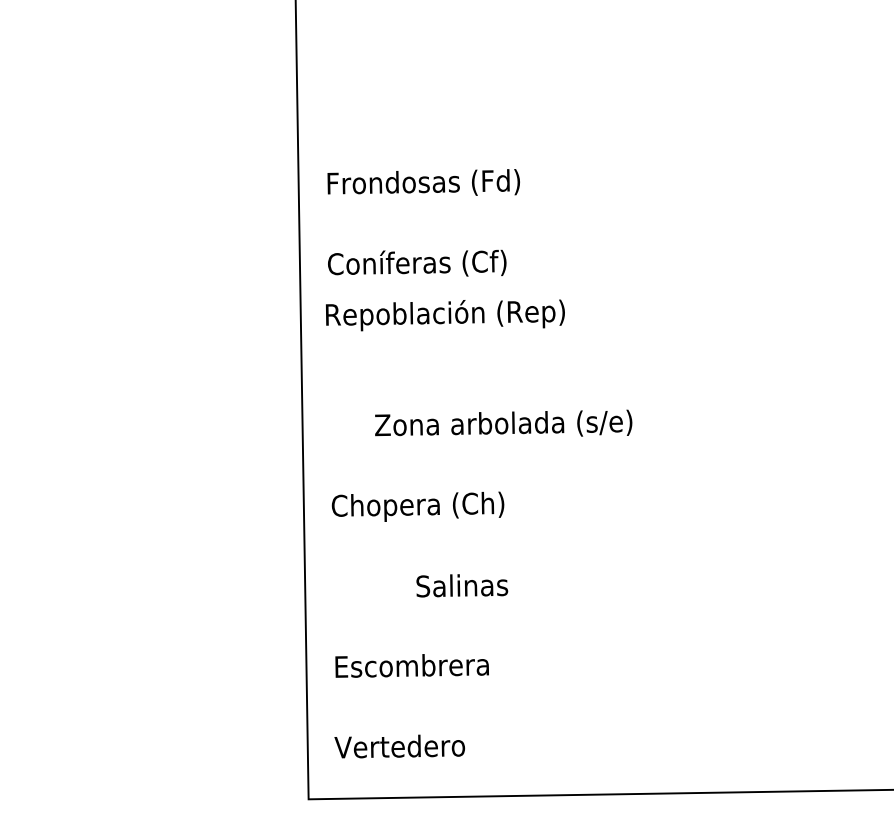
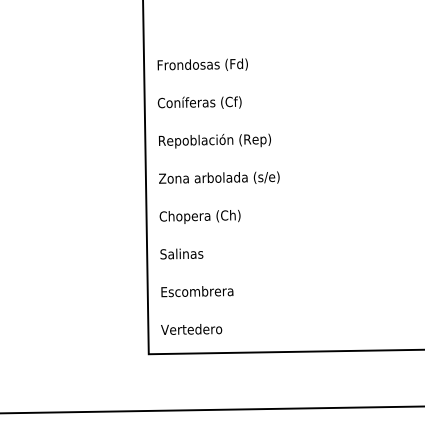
text: (444, 314) -> (214, 140), moved
text: (504, 422) -> (219, 177), moved
text: (461, 584) -> (181, 253), moved

